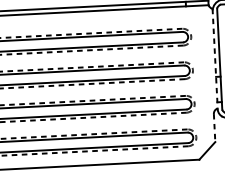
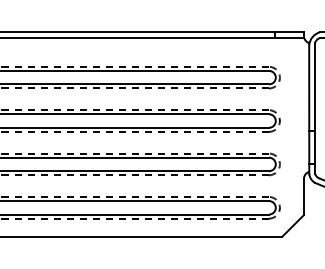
line: (215, 59) -> (309, 108), dashed -> solid
line: (214, 128) -> (303, 197), dashed -> solid

